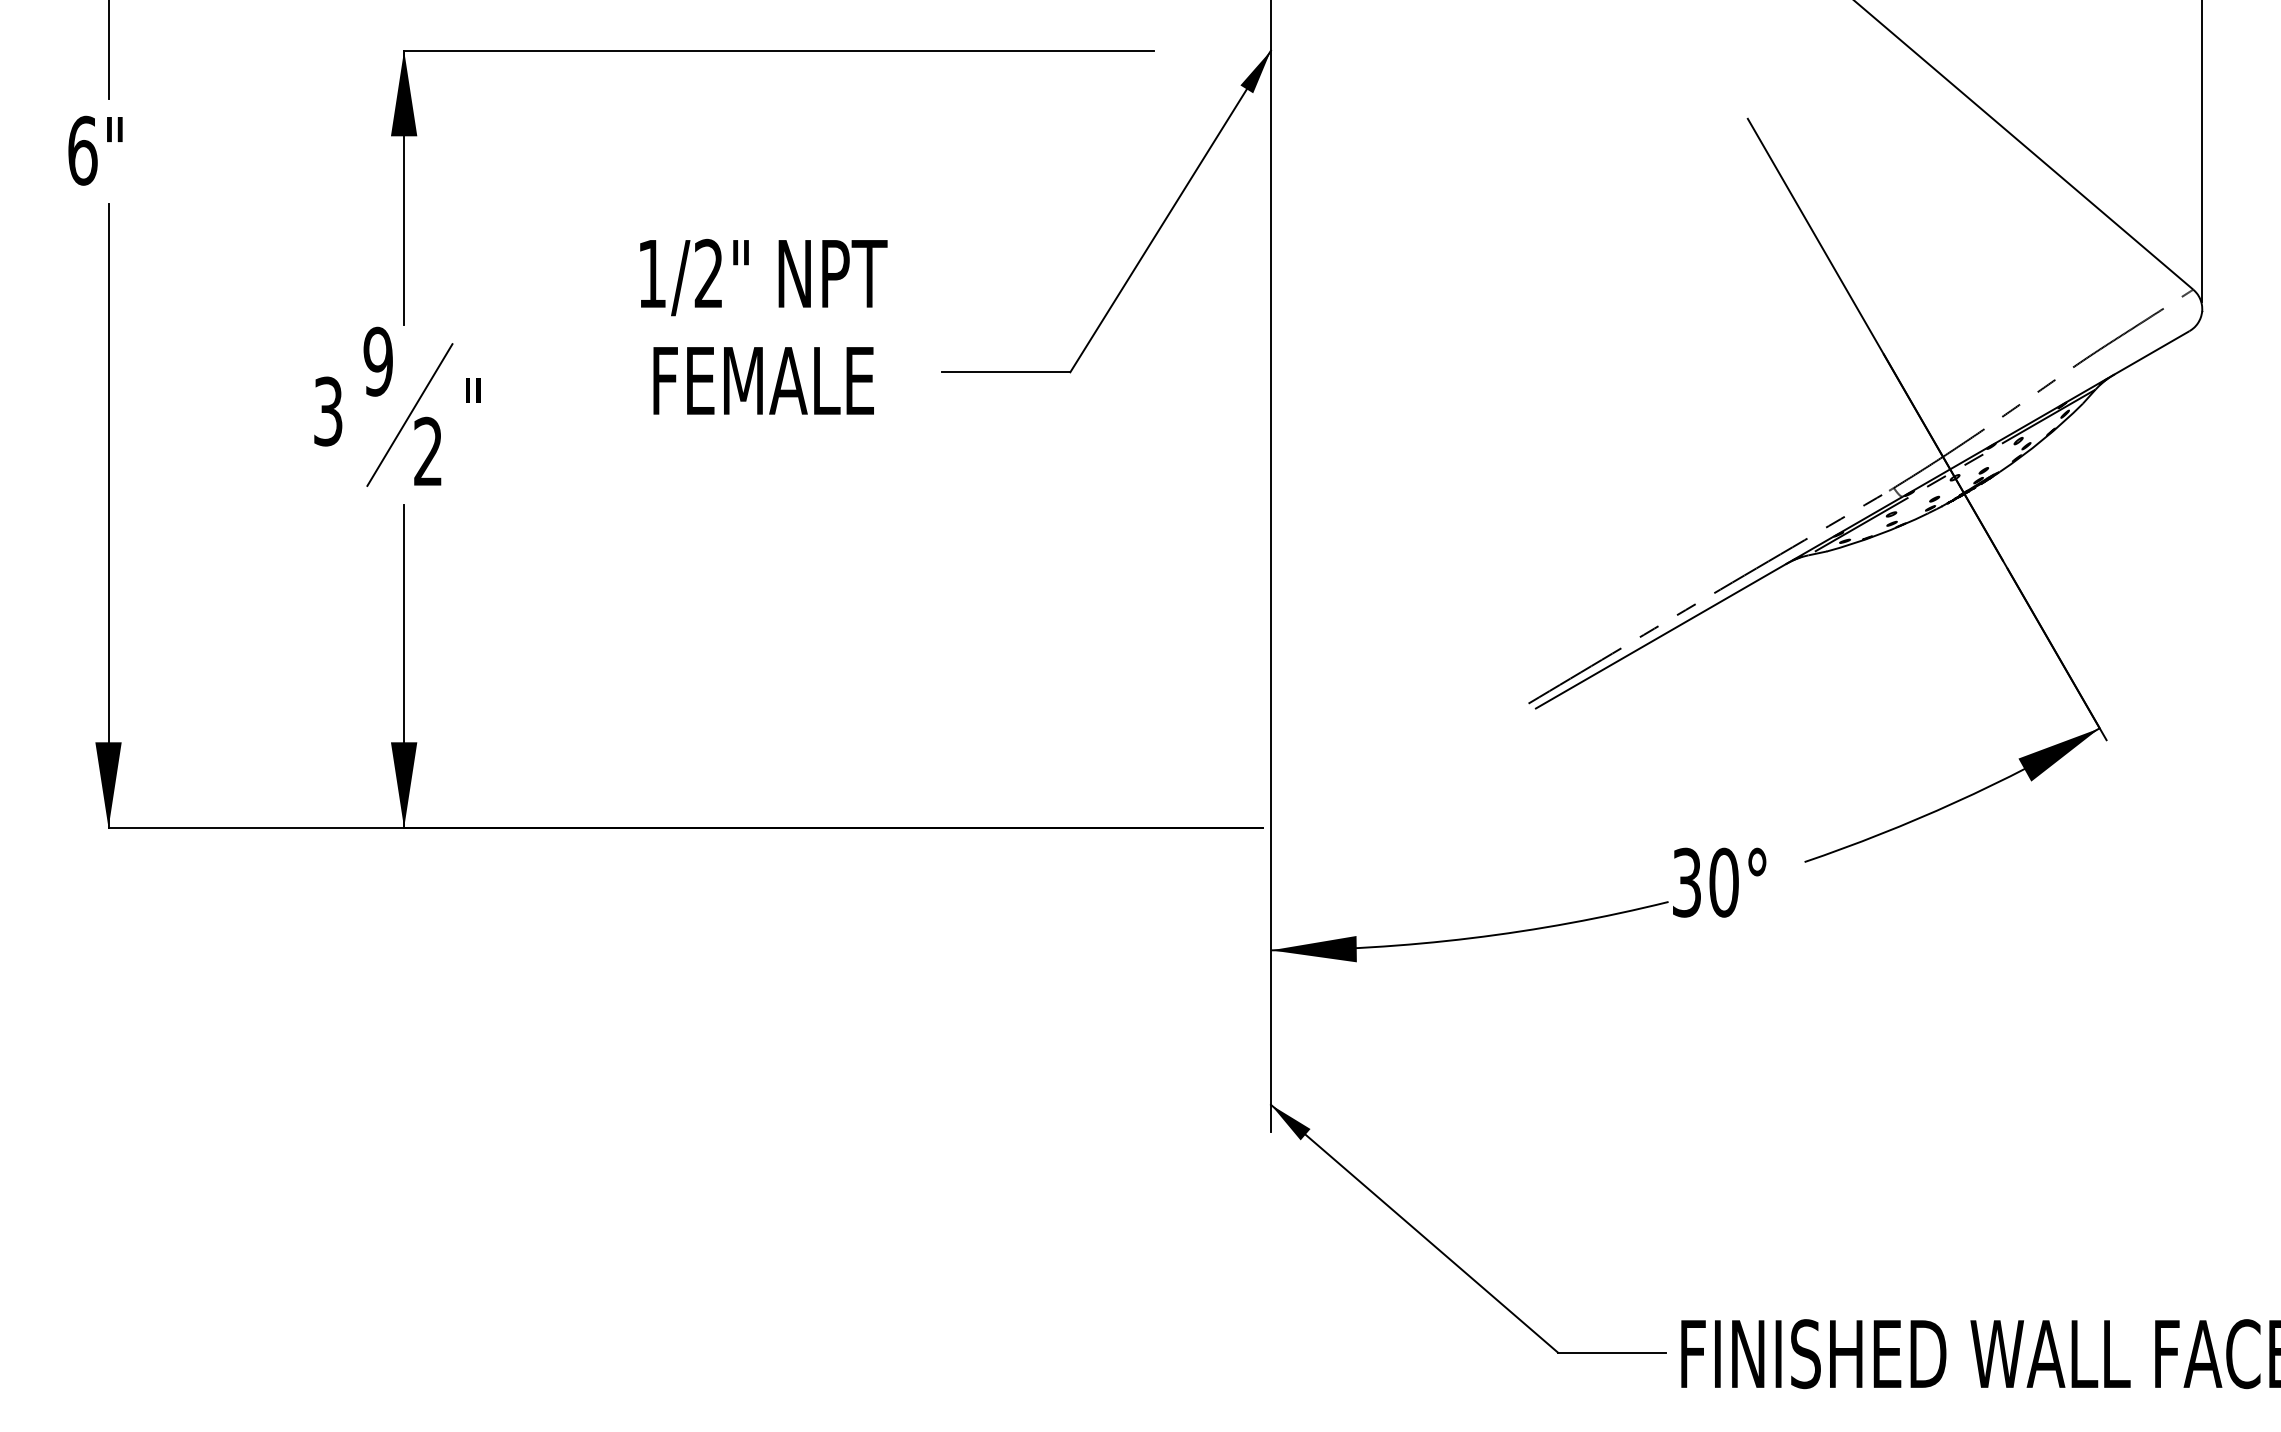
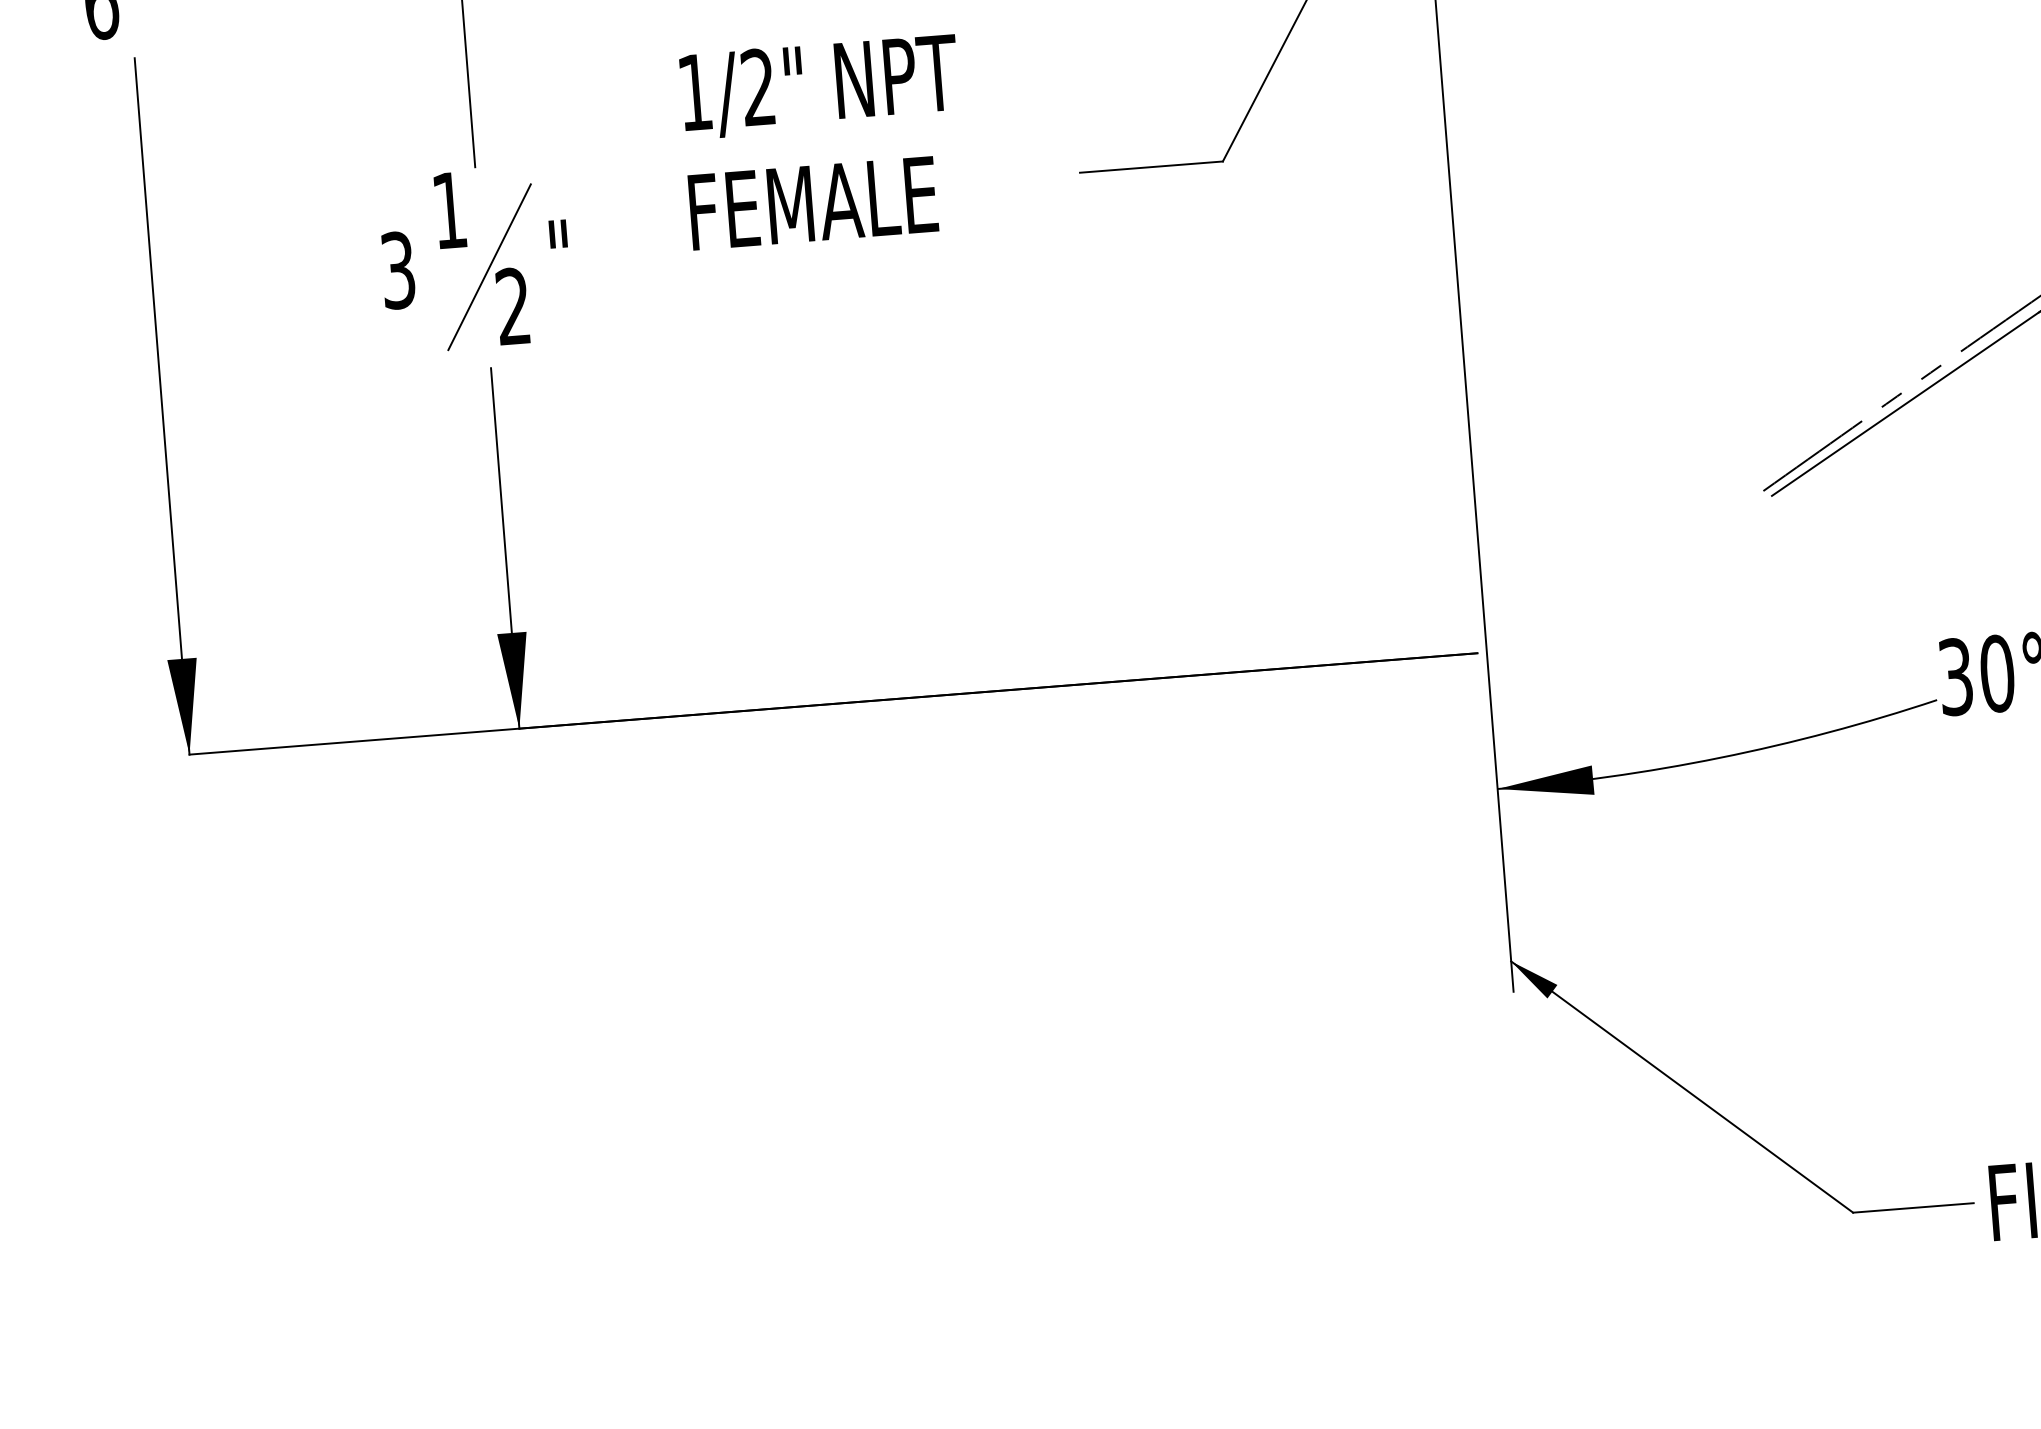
text: (763, 277) -> (819, 86), moved
text: (377, 361) -> (448, 210), 9 -> 1
text: (763, 380) -> (813, 202), moved

